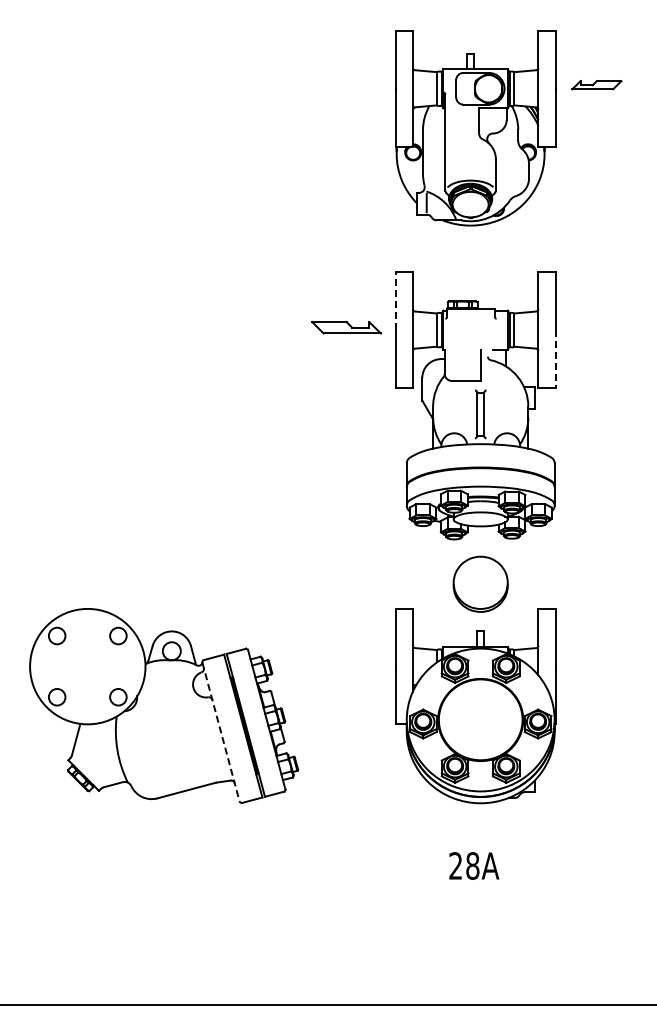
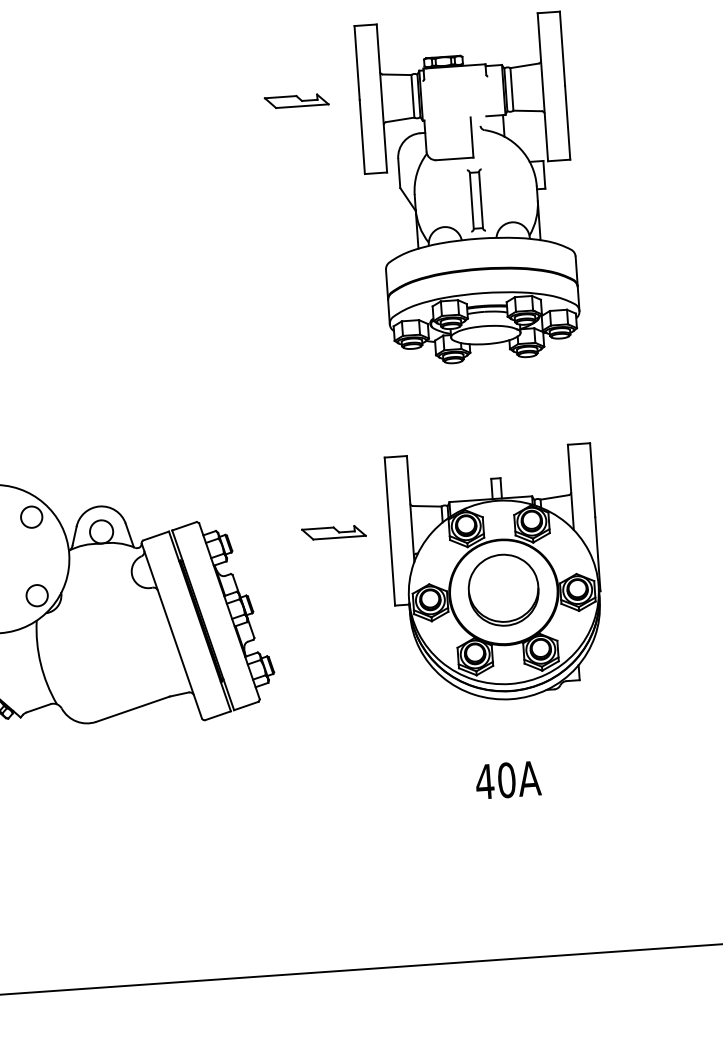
line: (395, 301) -> (357, 63), dashed -> solid
part: (346, 327) -> (296, 101), size x0.71
line: (555, 358) -> (567, 122), dashed -> solid
part: (480, 583) -> (503, 589), moved
part: (351, 664) -> (333, 532), added
line: (221, 732) -> (172, 631), dashed -> solid
text: (463, 865) -> (494, 780), 28A -> 40A

